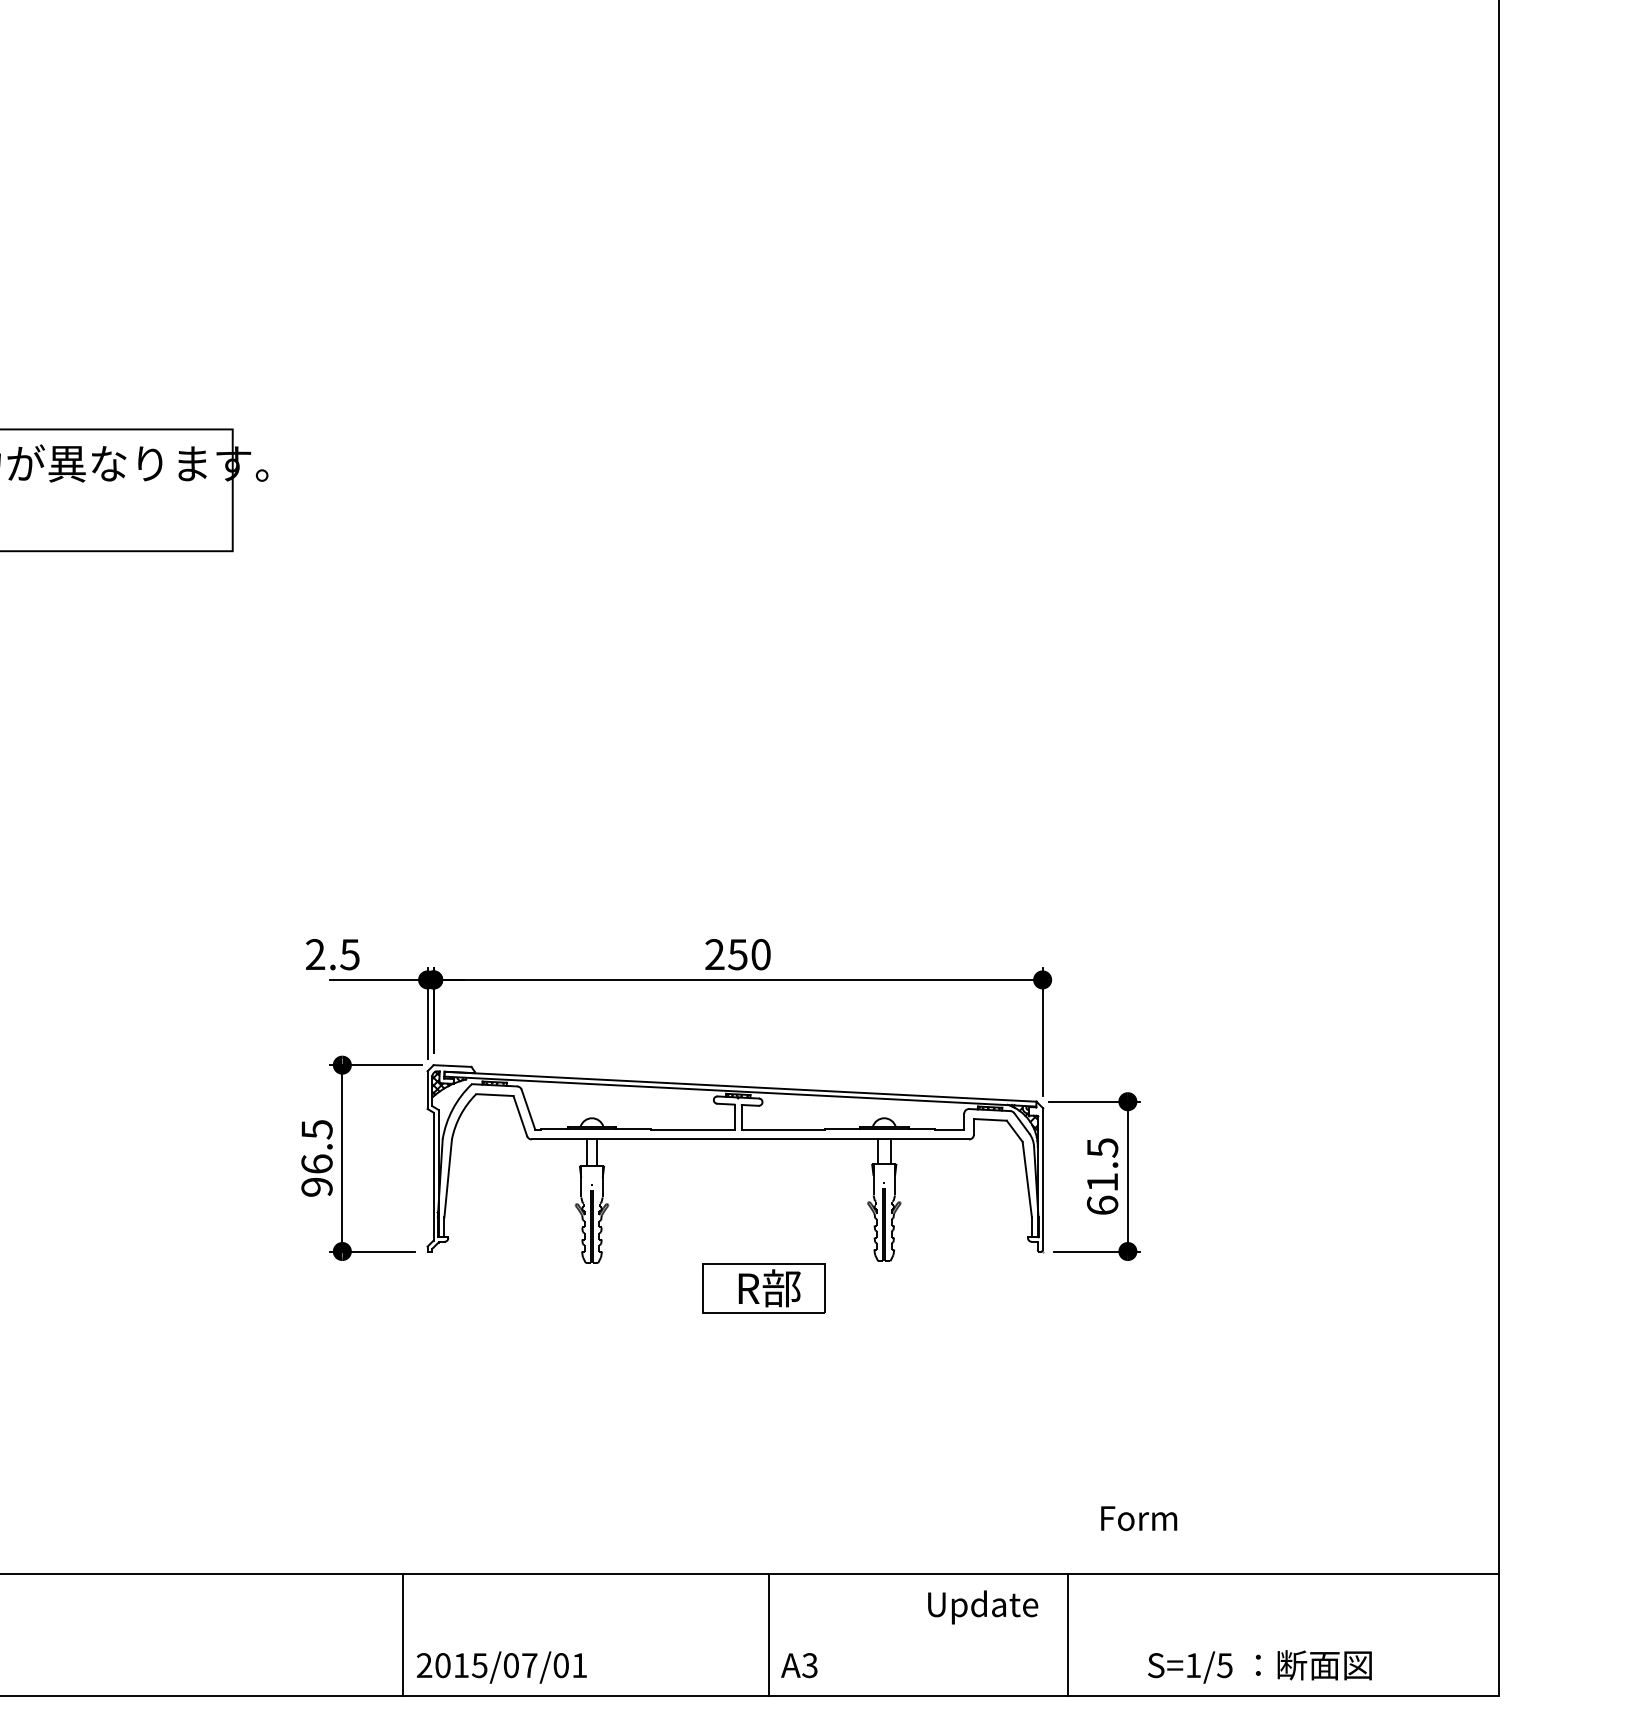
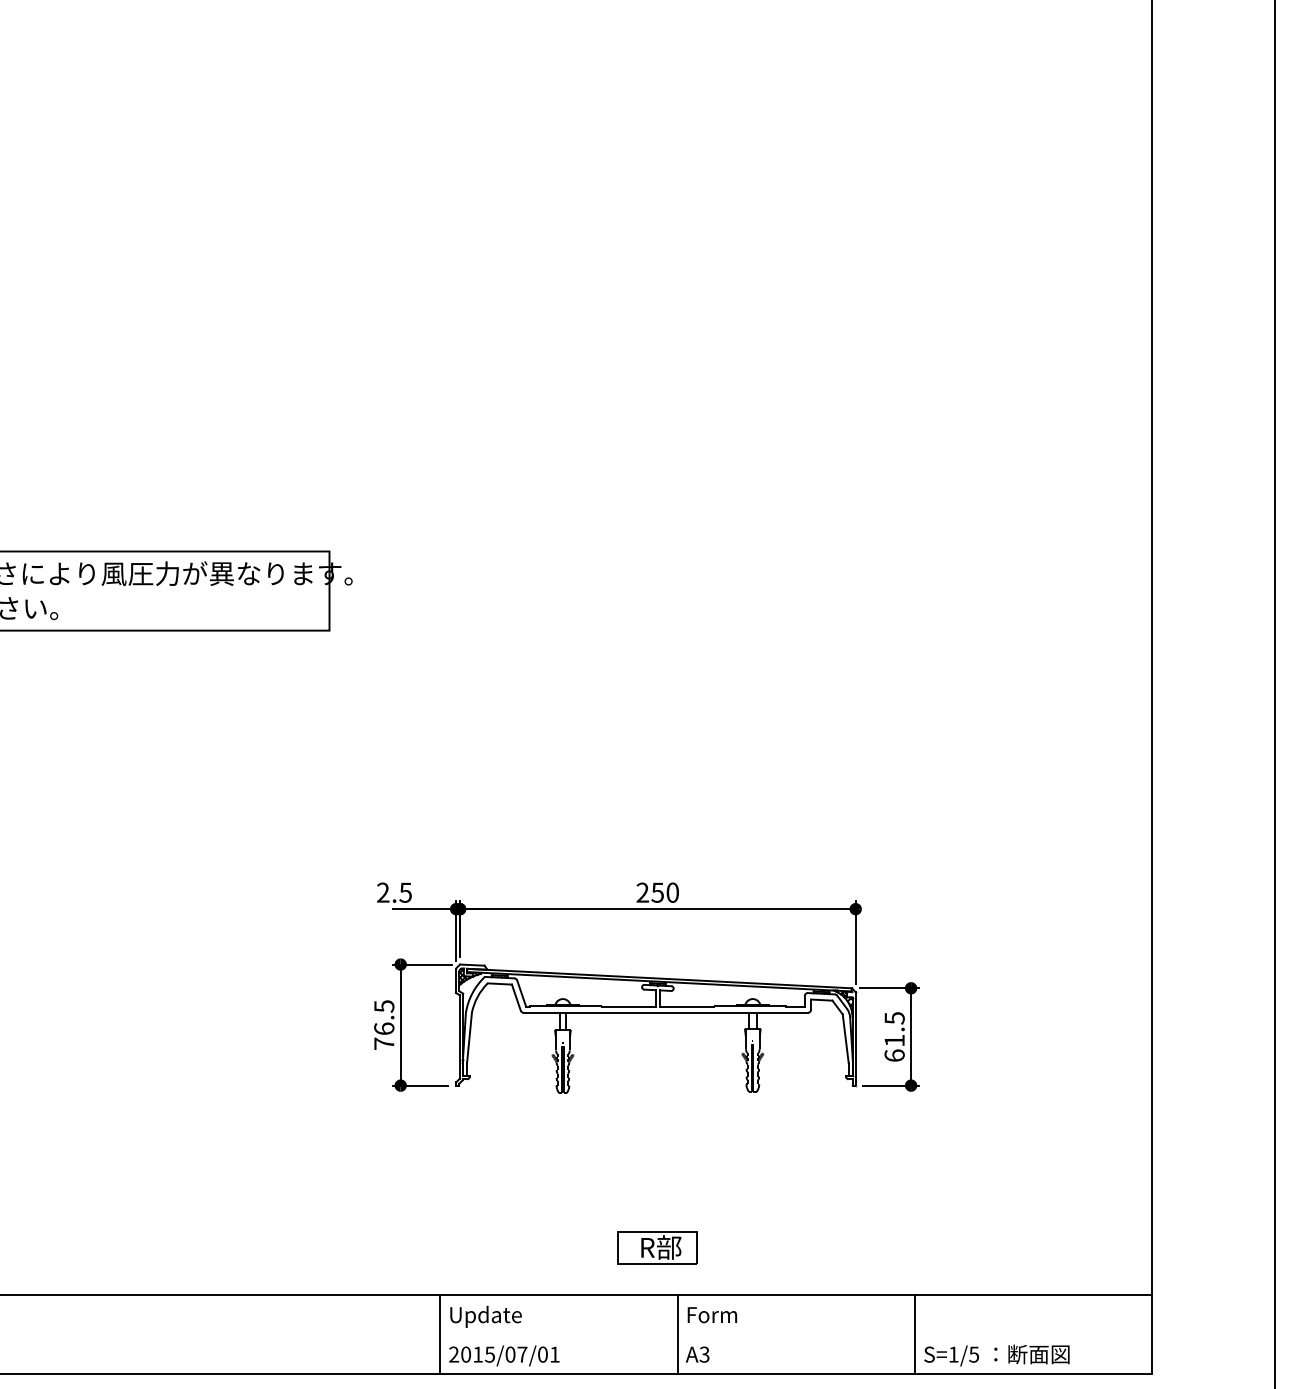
text: (317, 1186) -> (384, 1043), 96.5 -> 76.5
part: (763, 1288) -> (657, 1247), moved
text: (1139, 1519) -> (712, 1315), moved
text: (982, 1606) -> (485, 1316), moved
line: (1068, 1634) -> (915, 1334), moved

